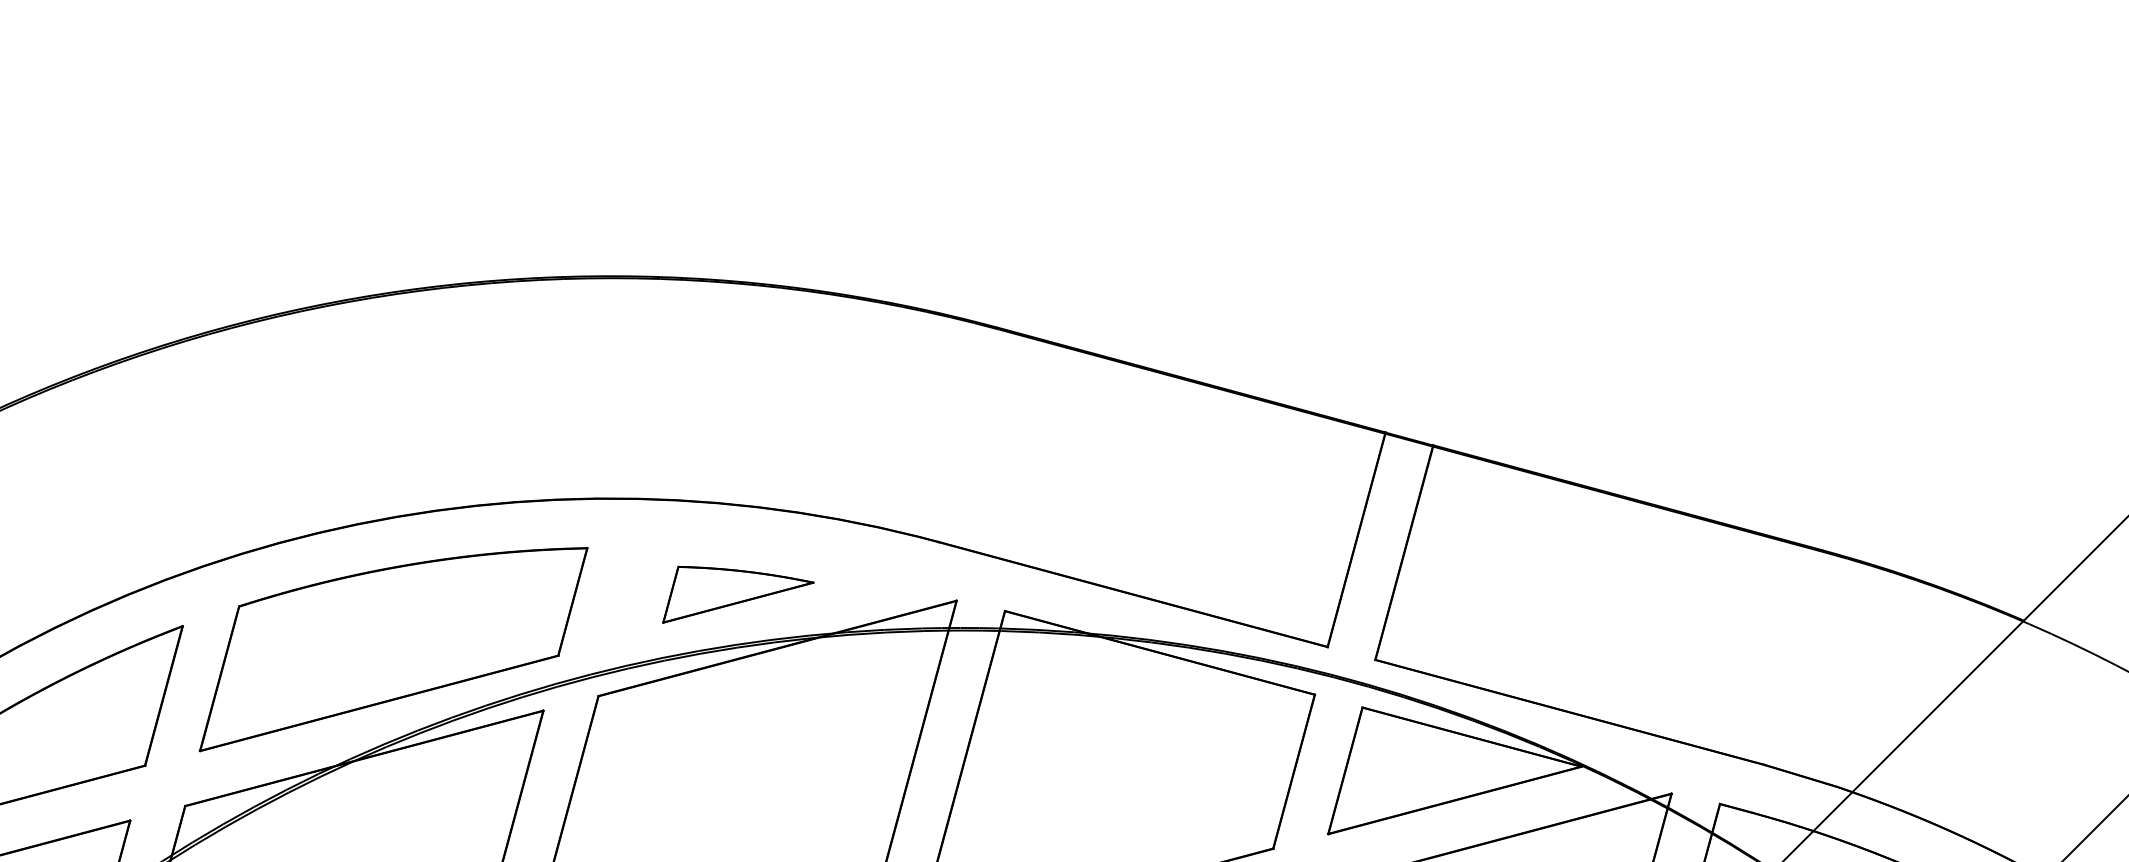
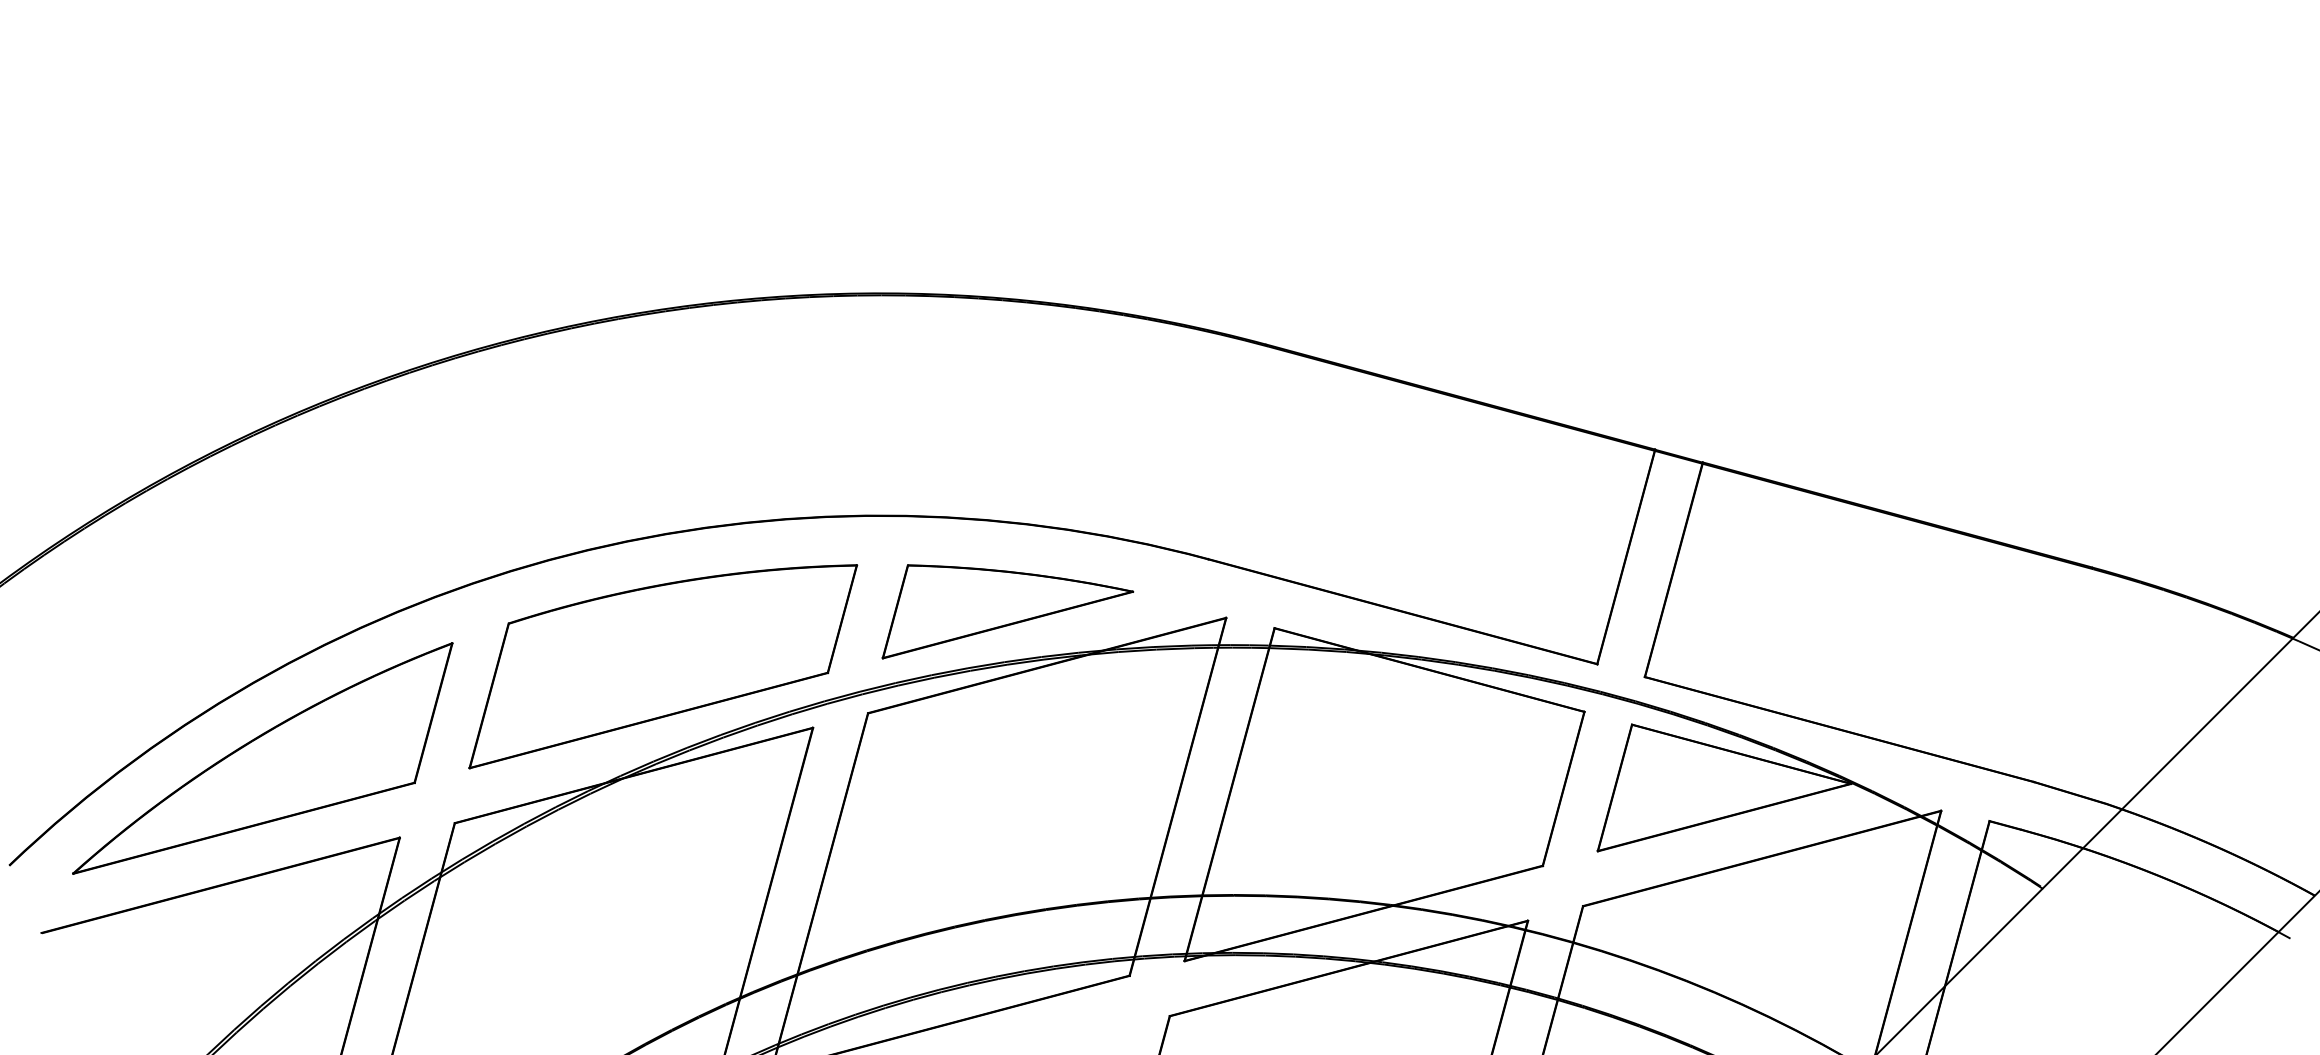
part: (737, 594) -> (1007, 611), size x1.67

